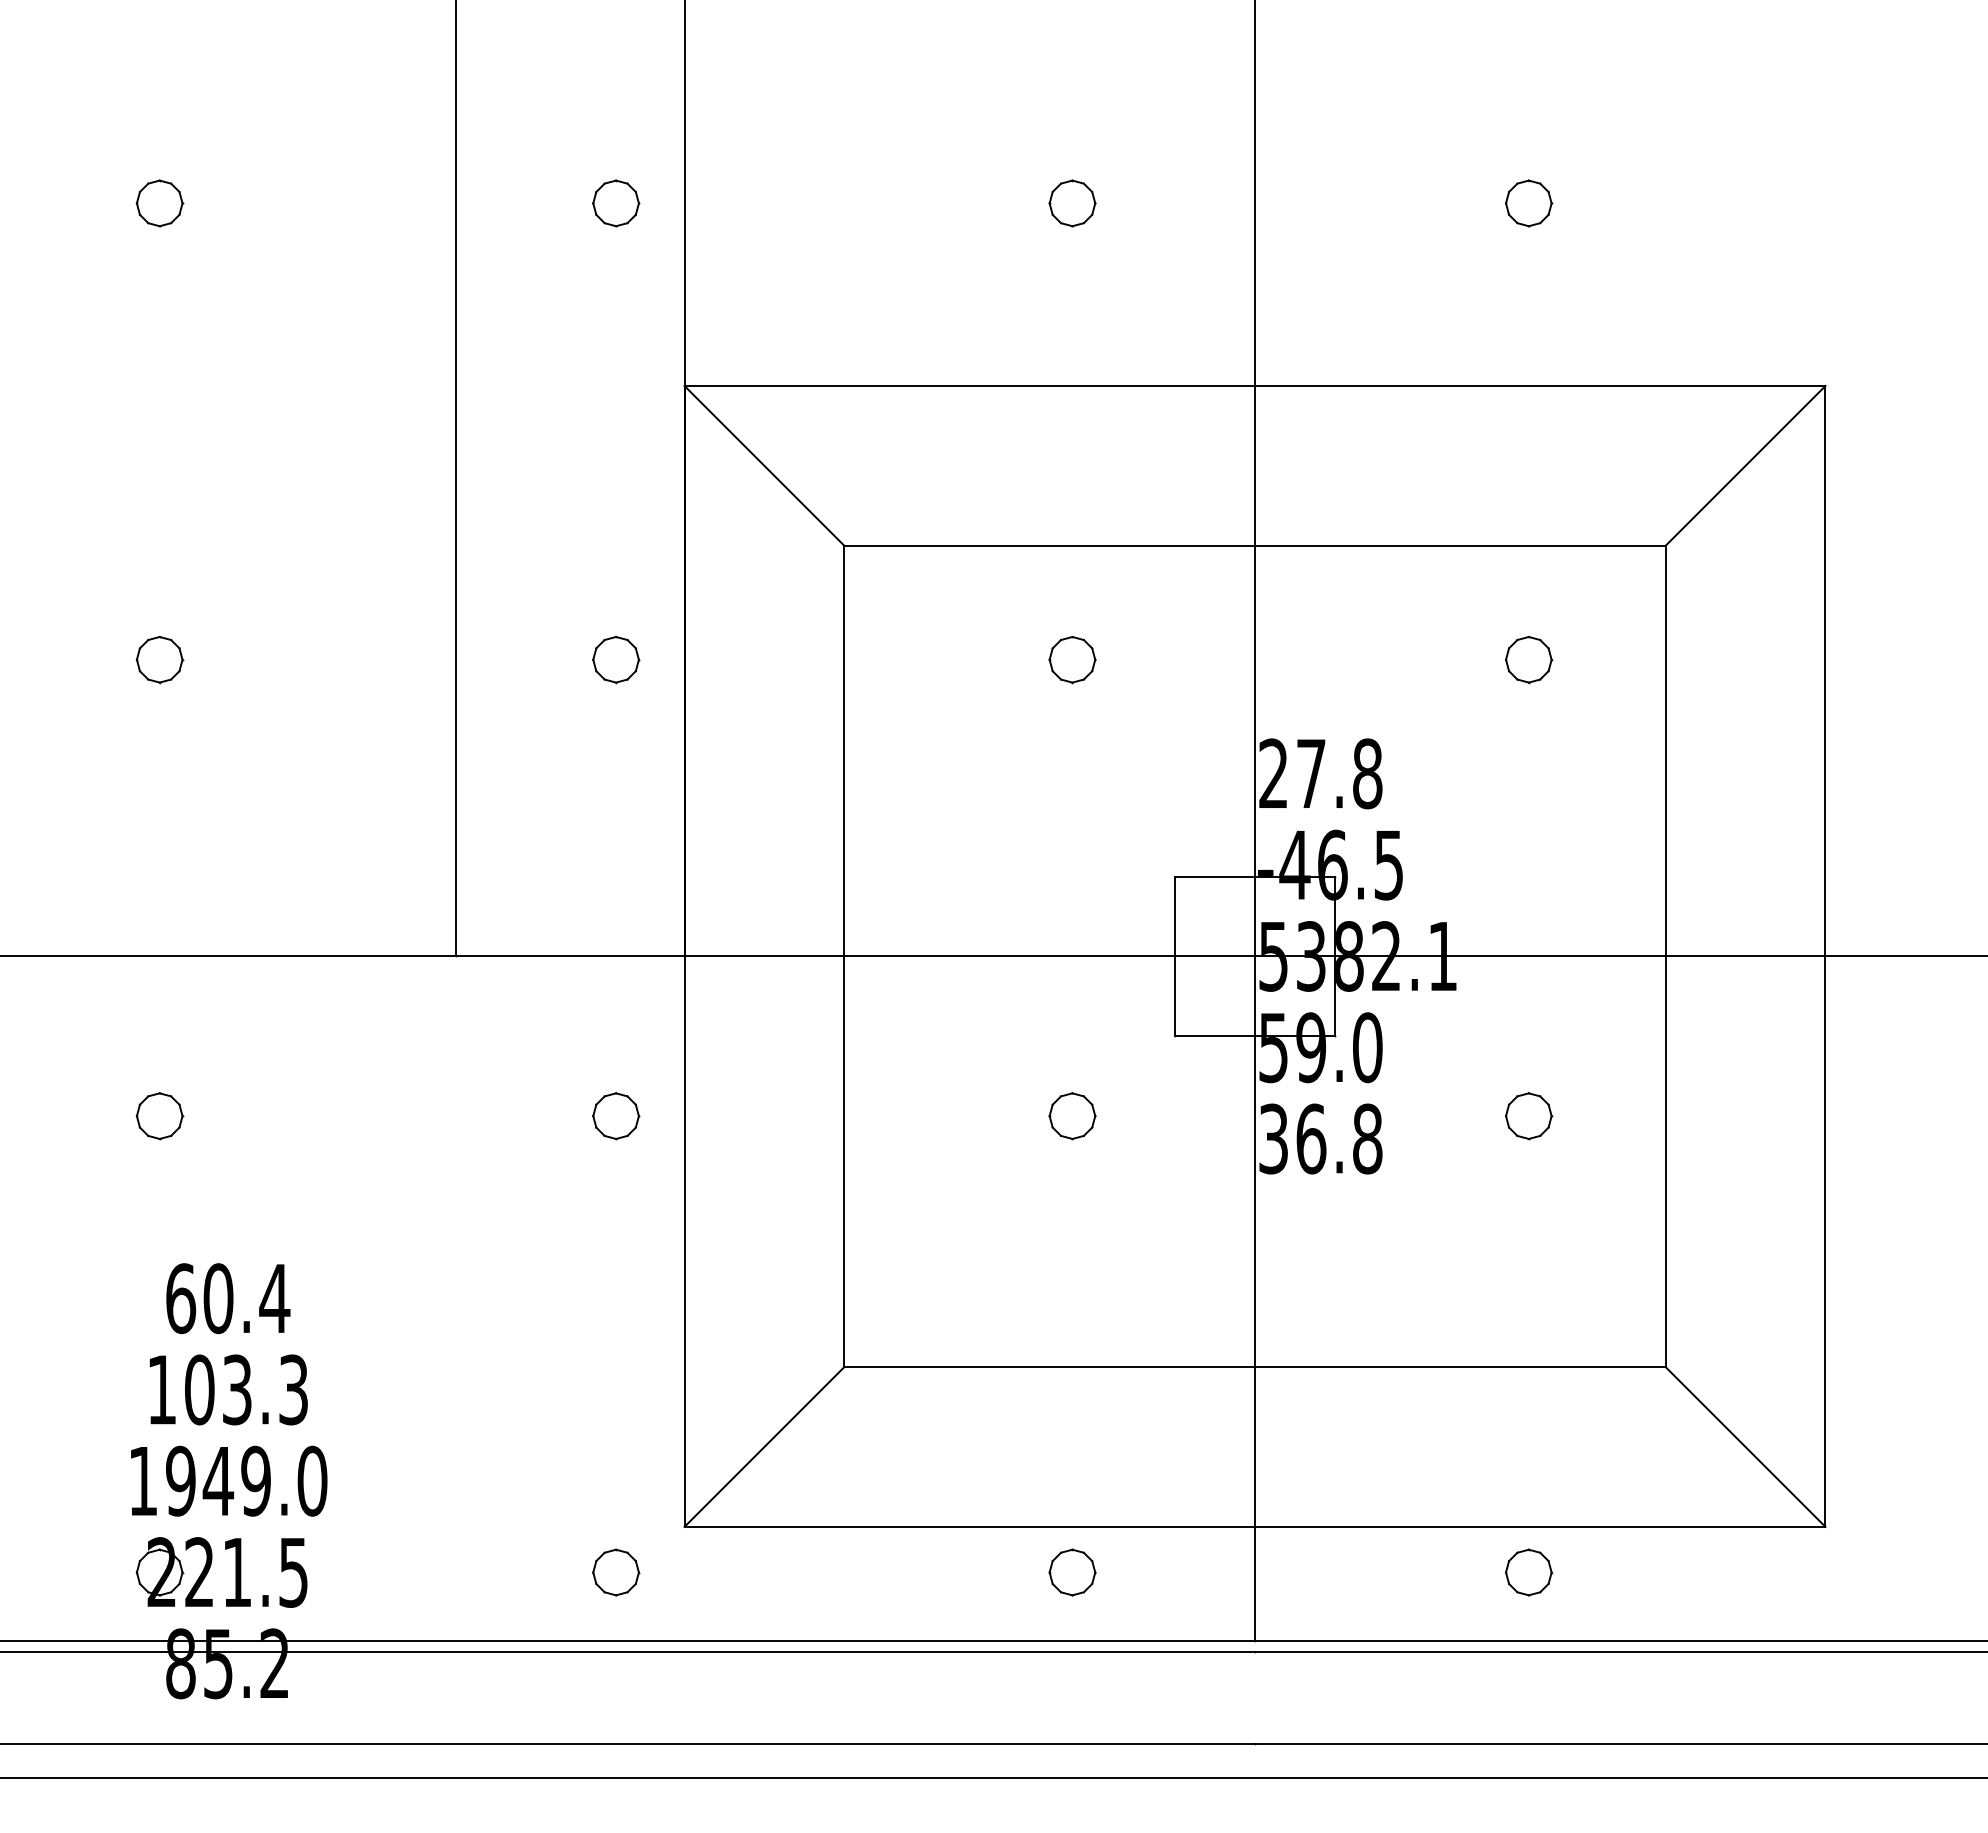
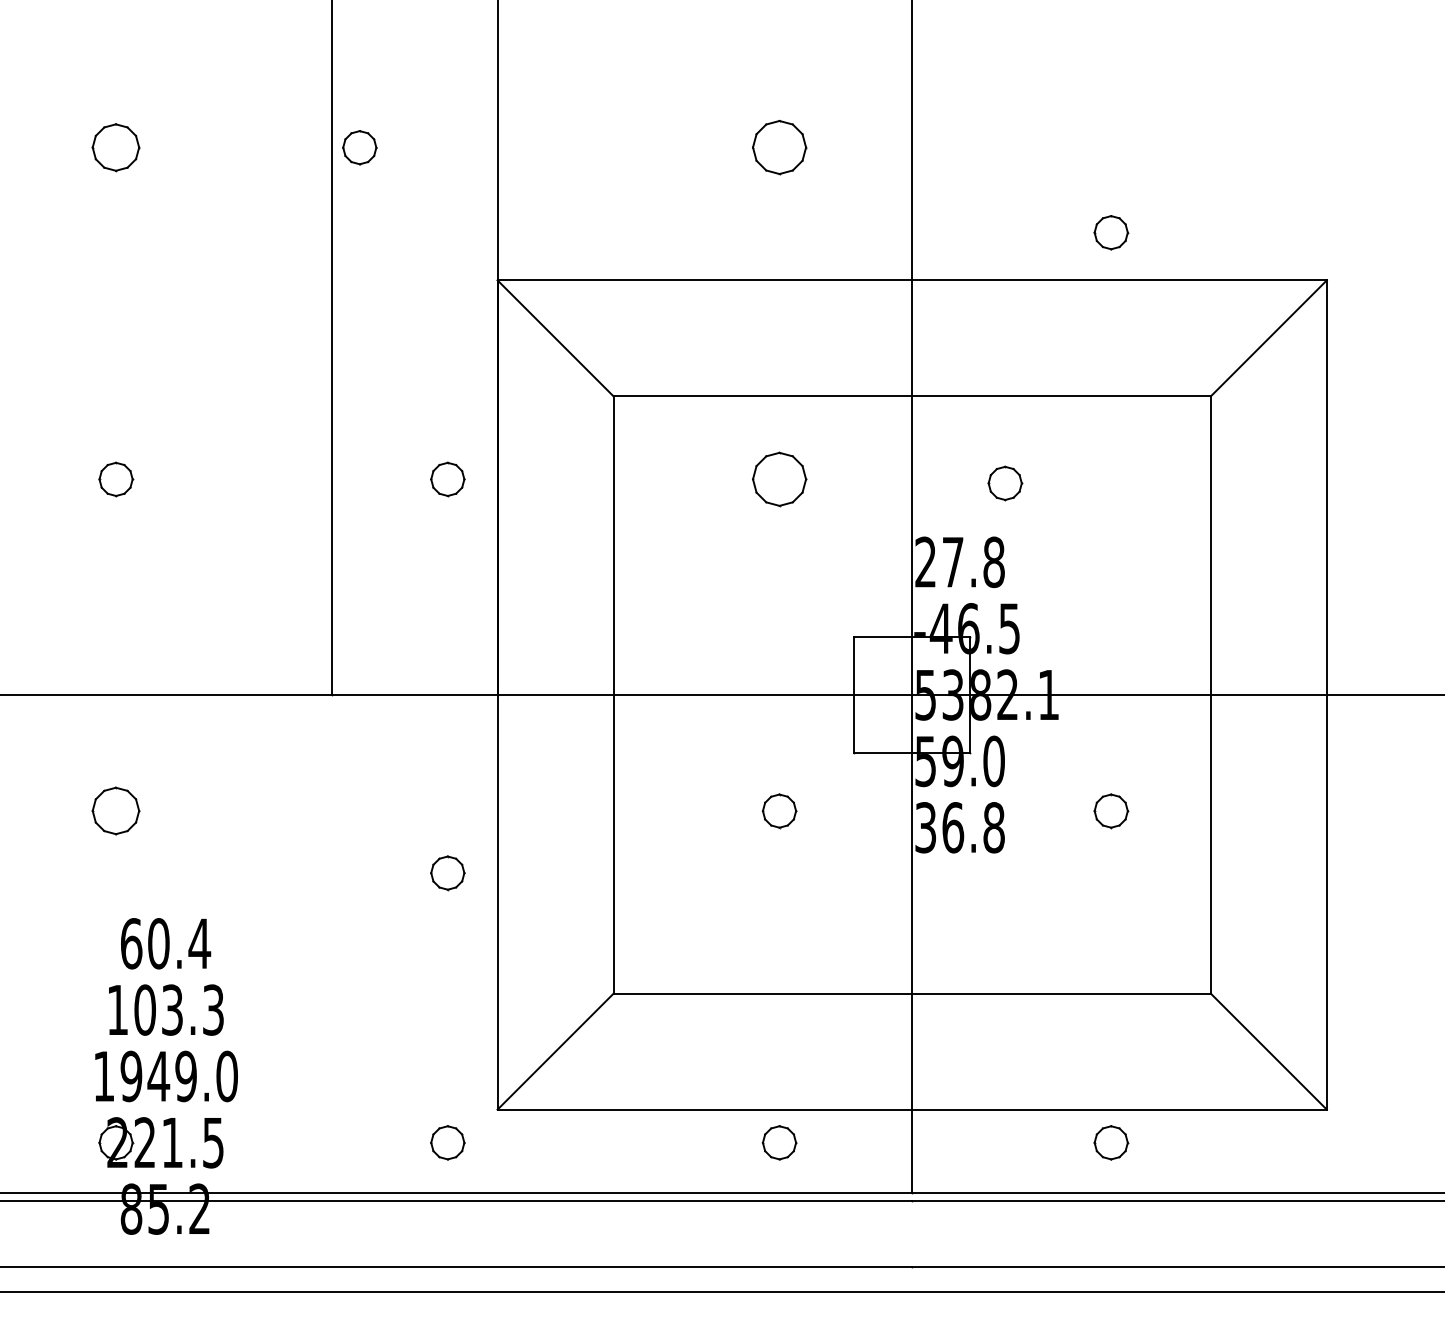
part: (160, 203) -> (116, 147), size x1.4
part: (615, 203) -> (359, 147), moved
part: (1072, 203) -> (779, 147), size x1.6
part: (1529, 203) -> (1111, 232), moved
part: (1072, 659) -> (779, 479), size x1.6
part: (1529, 659) -> (1005, 483), moved
part: (160, 1116) -> (116, 811), size x1.4
part: (615, 1116) -> (447, 873), moved

